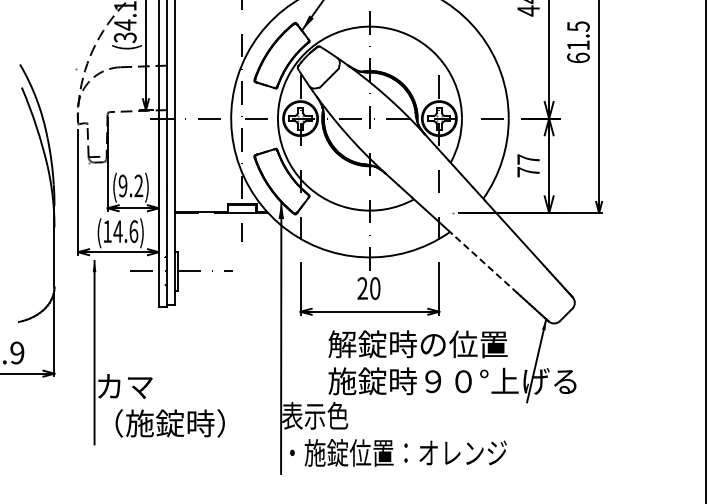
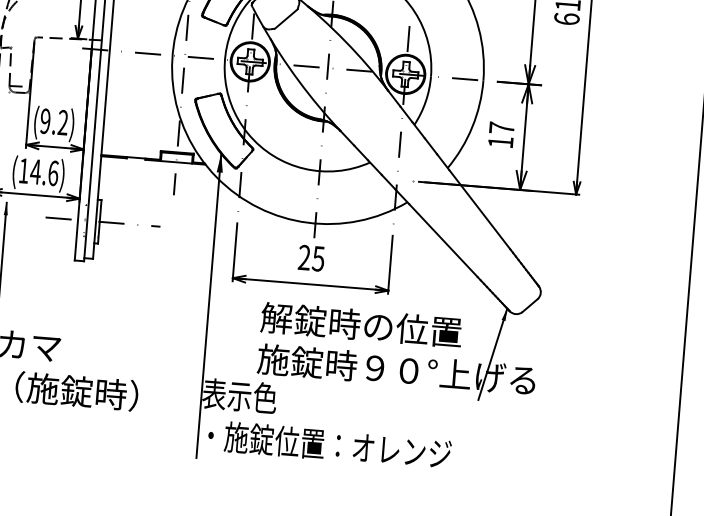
text: (528, 171) -> (500, 141), 77 -> 17
line: (484, 263) -> (443, 240), dashed -> solid
text: (374, 288) -> (317, 258), 20 -> 25

